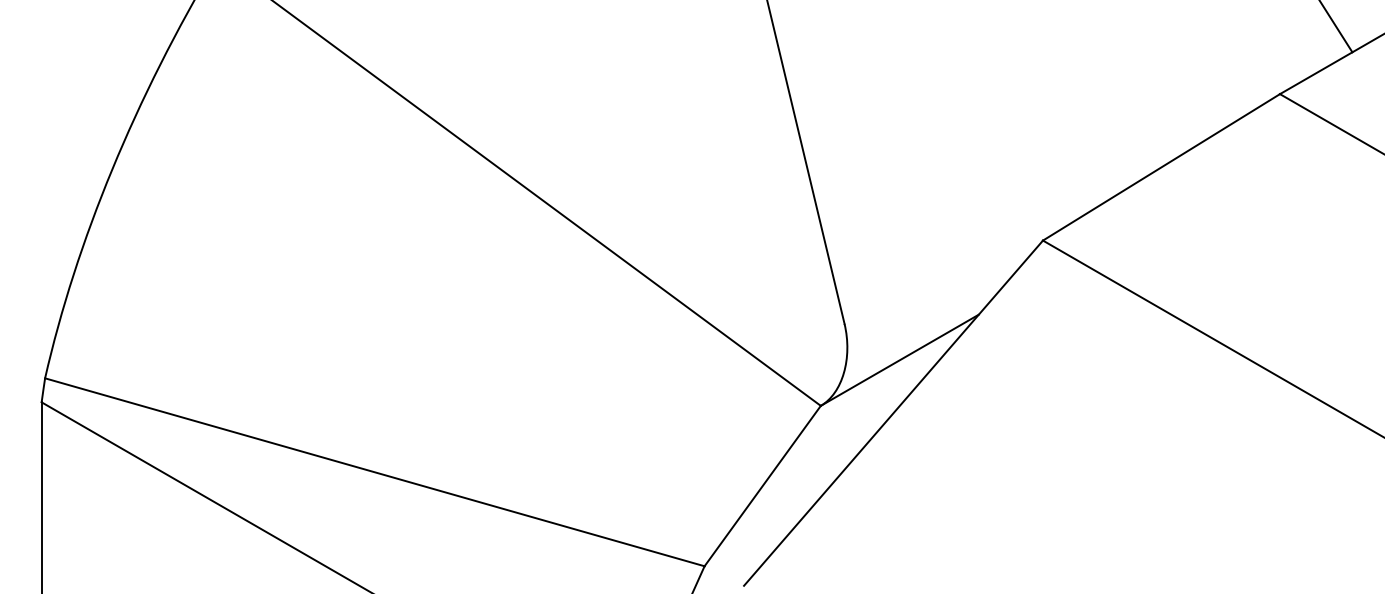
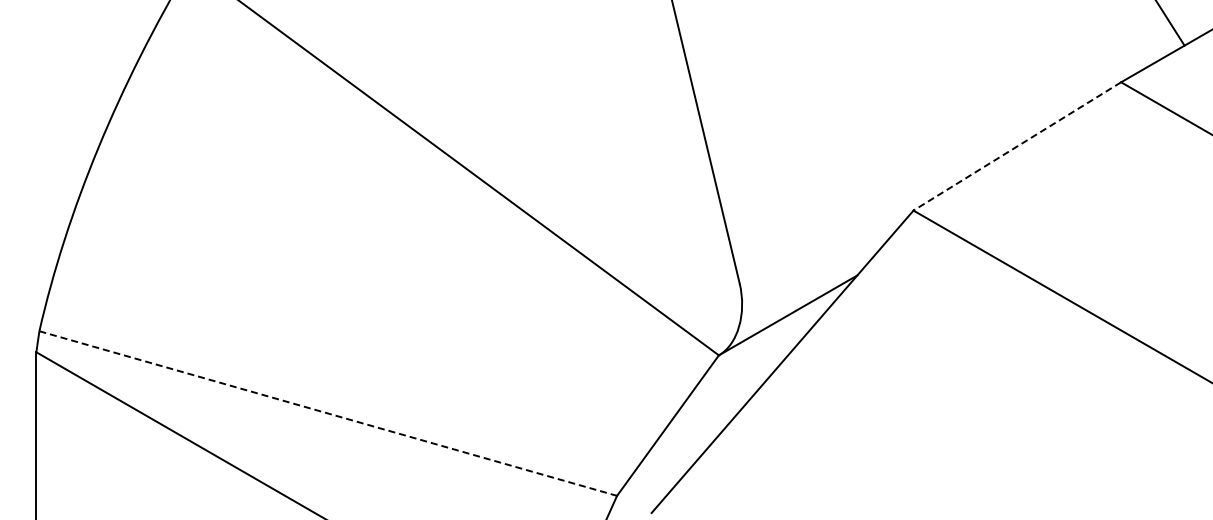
line: (1160, 167) -> (1016, 146), solid -> dashed
line: (375, 472) -> (328, 413), solid -> dashed

